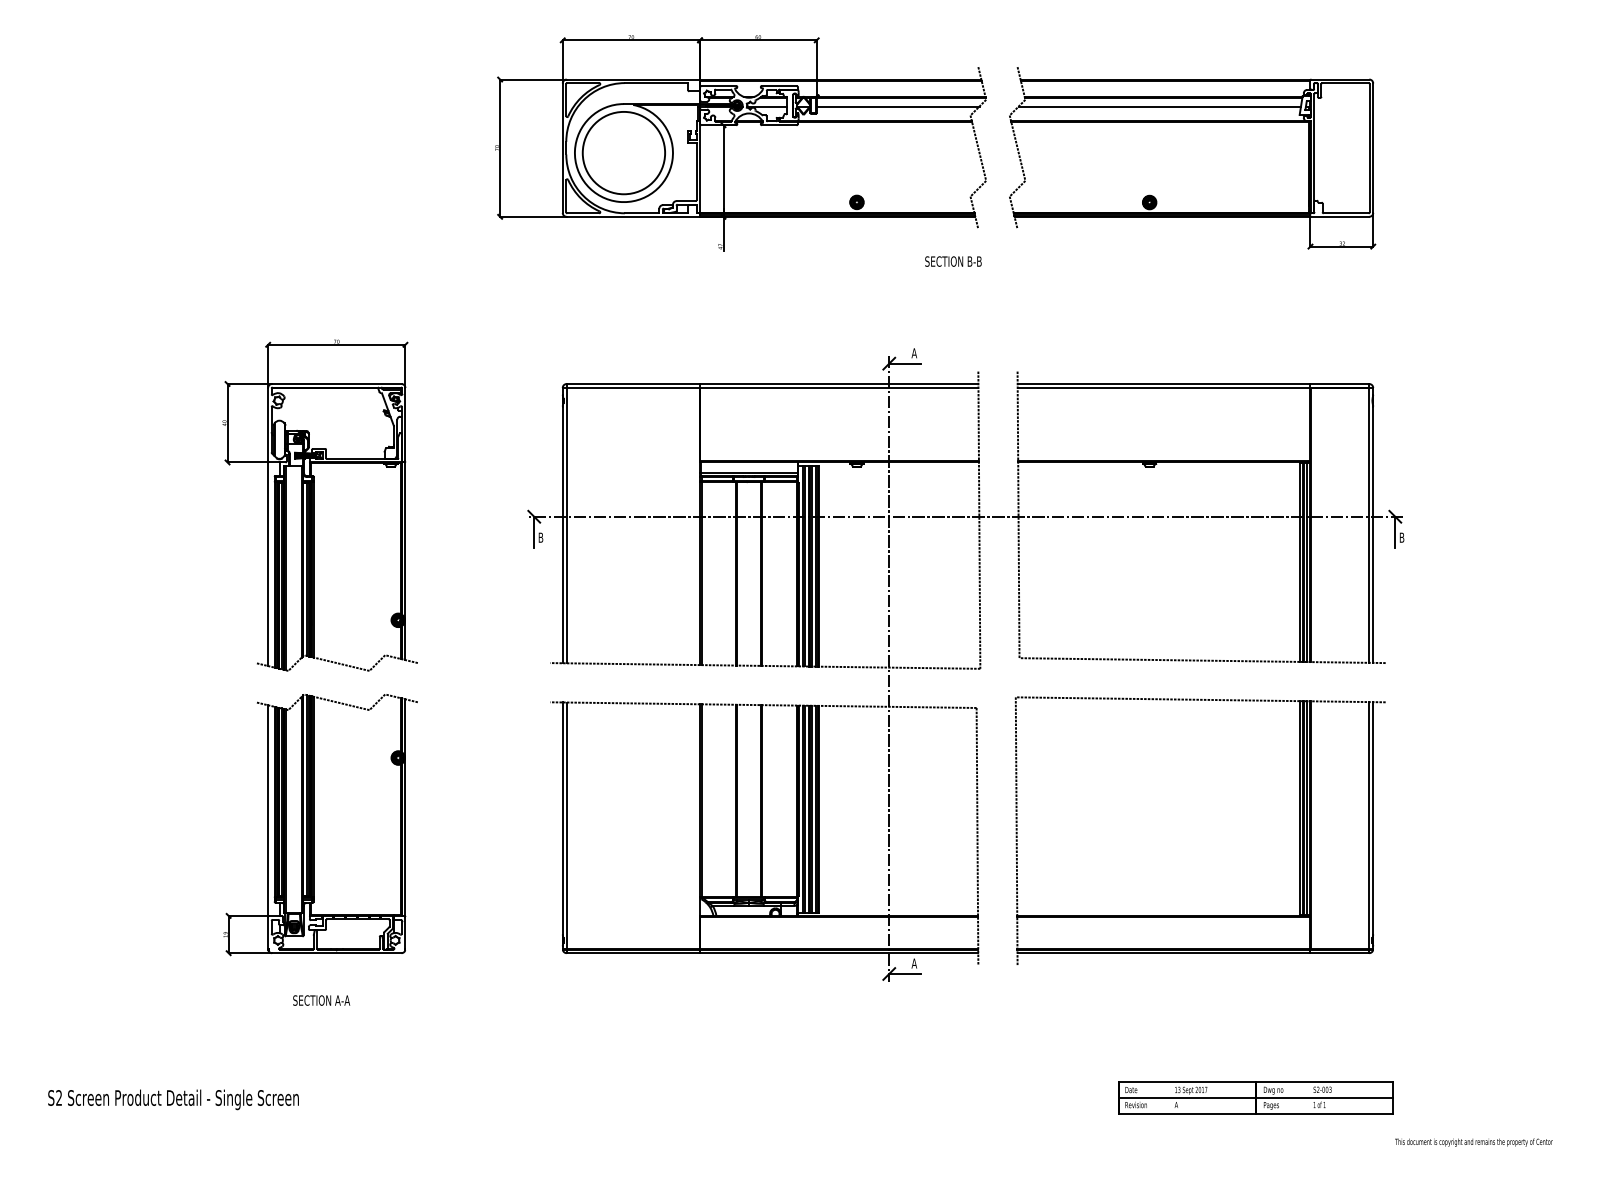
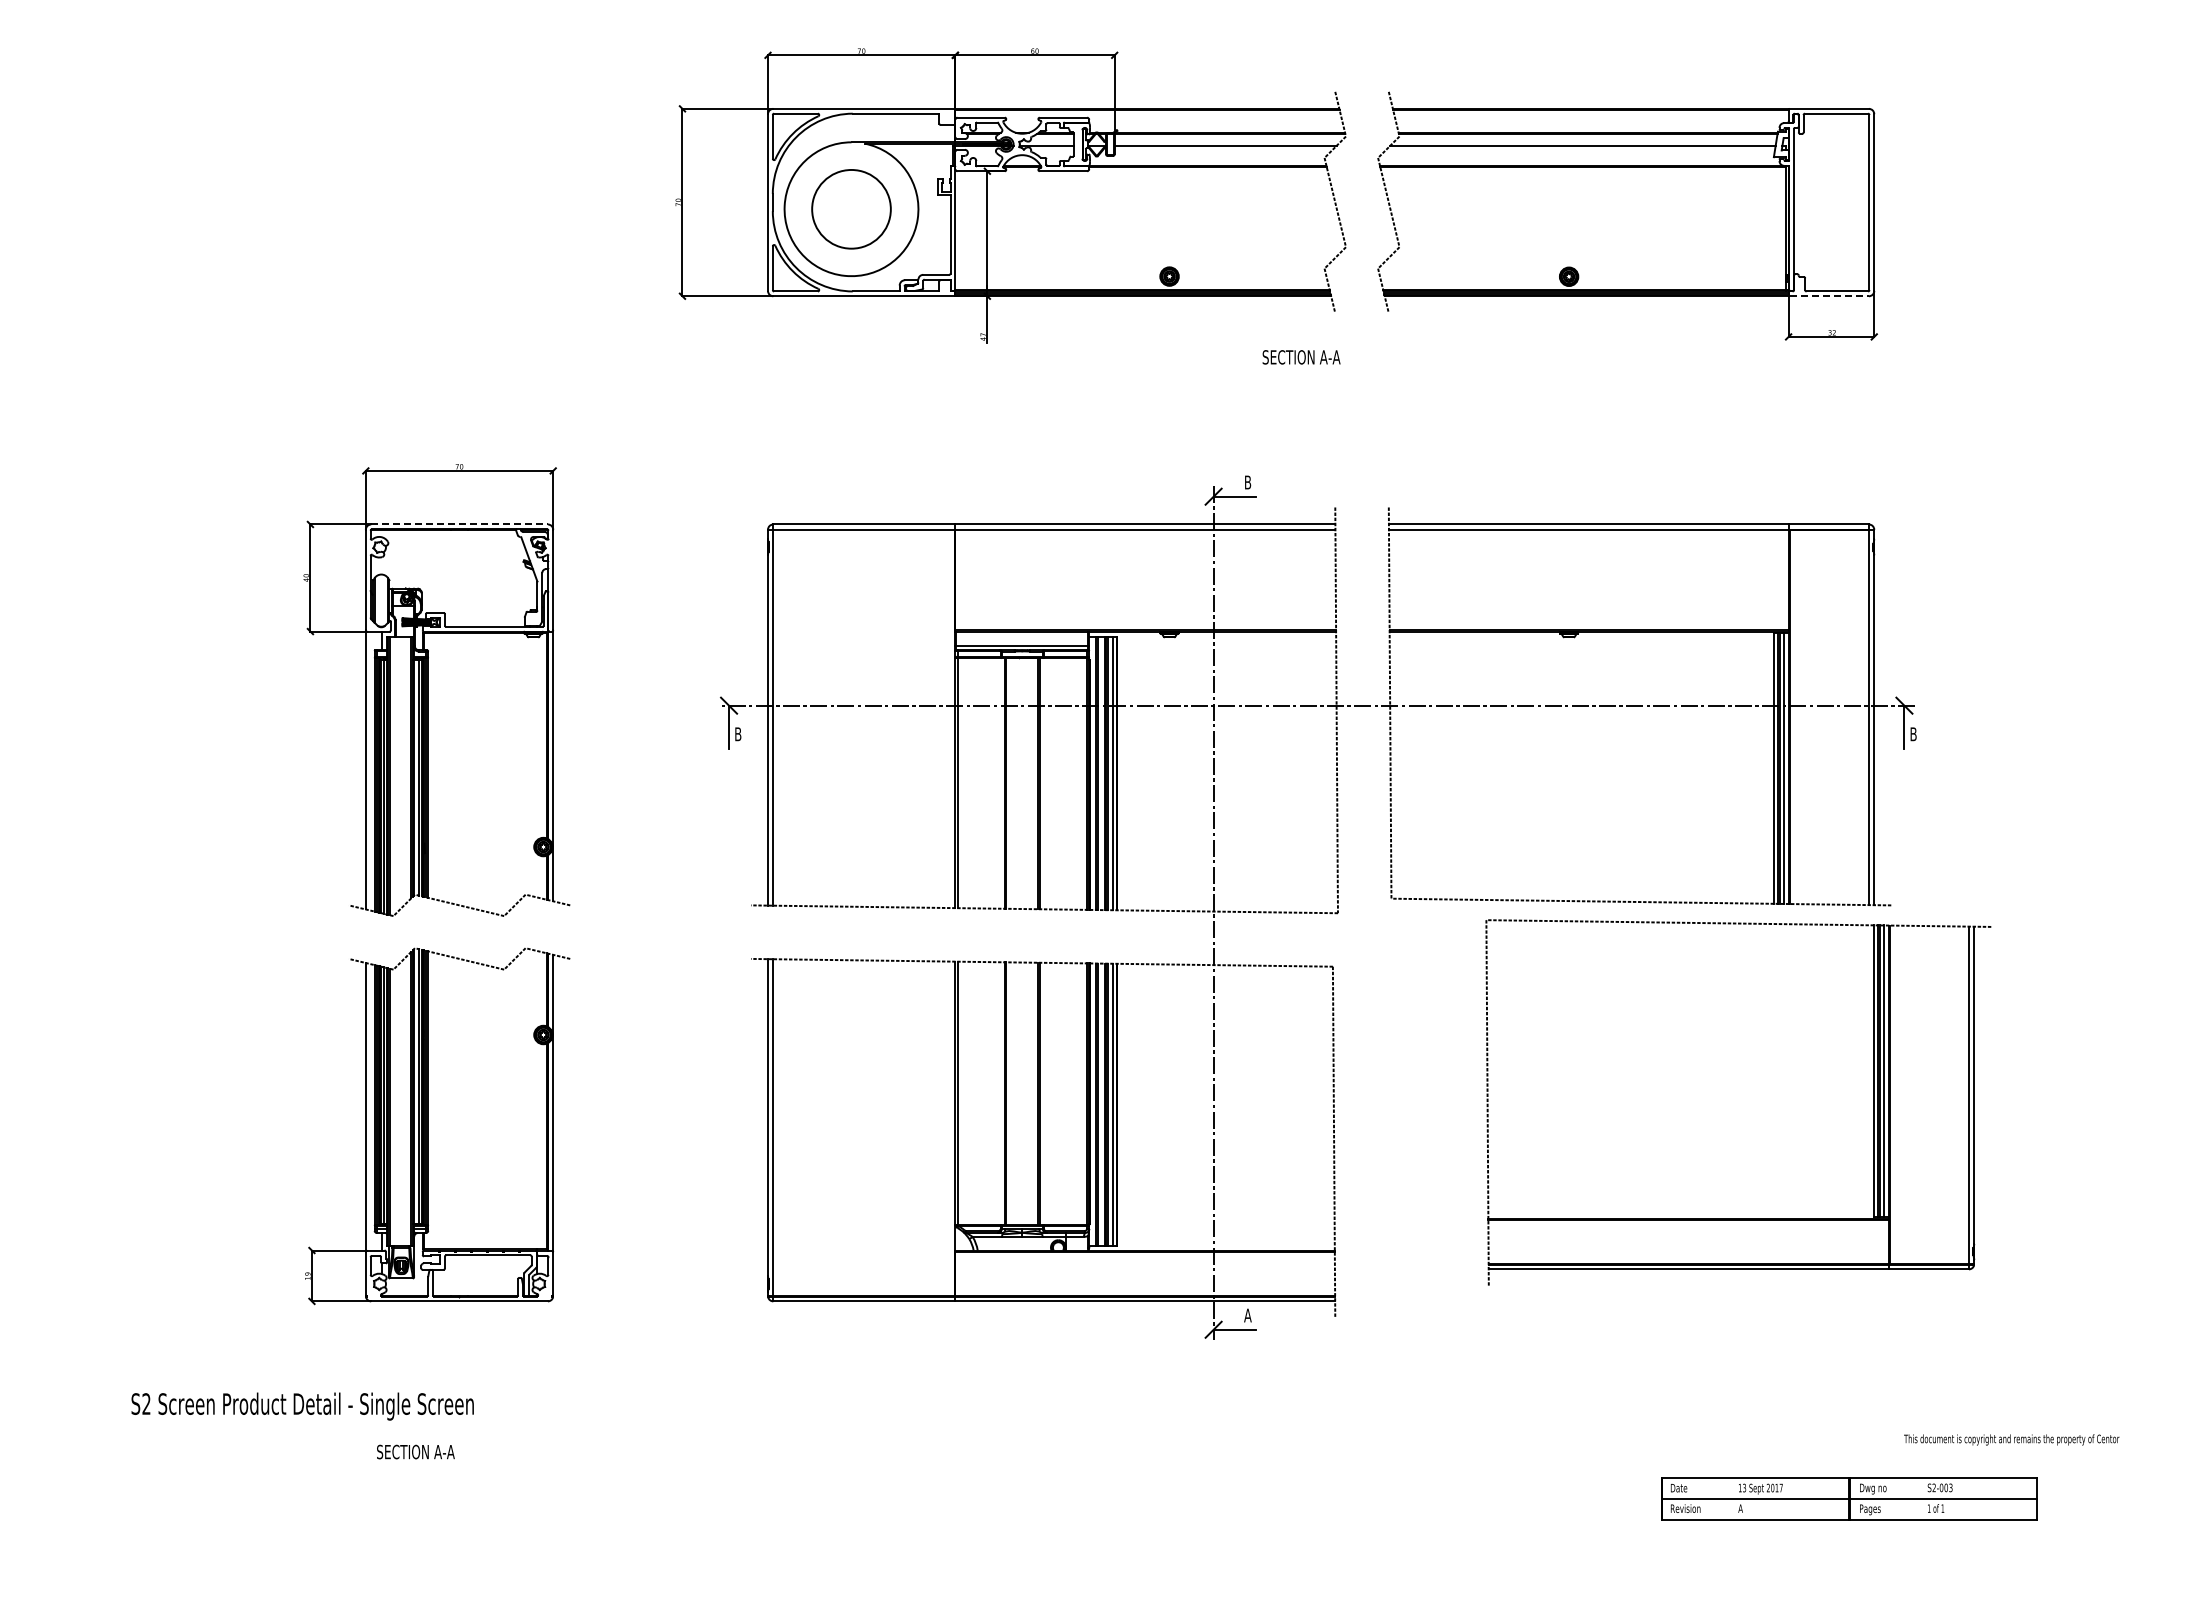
circle: (623, 153) -> (851, 209), size x0.7
line: (1340, 217) -> (1829, 296), solid -> dashed
text: (974, 261) -> (1329, 357), SECTION B-B -> SECTION A-A
text: (914, 353) -> (1247, 482), A -> B
line: (337, 384) -> (460, 524), solid -> dashed
part: (1200, 915) -> (1738, 1218), moved
text: (321, 1000) -> (415, 1451), moved
part: (1256, 1097) -> (1849, 1498), moved
text: (173, 1099) -> (302, 1406), moved
text: (1473, 1142) -> (2011, 1439), moved

